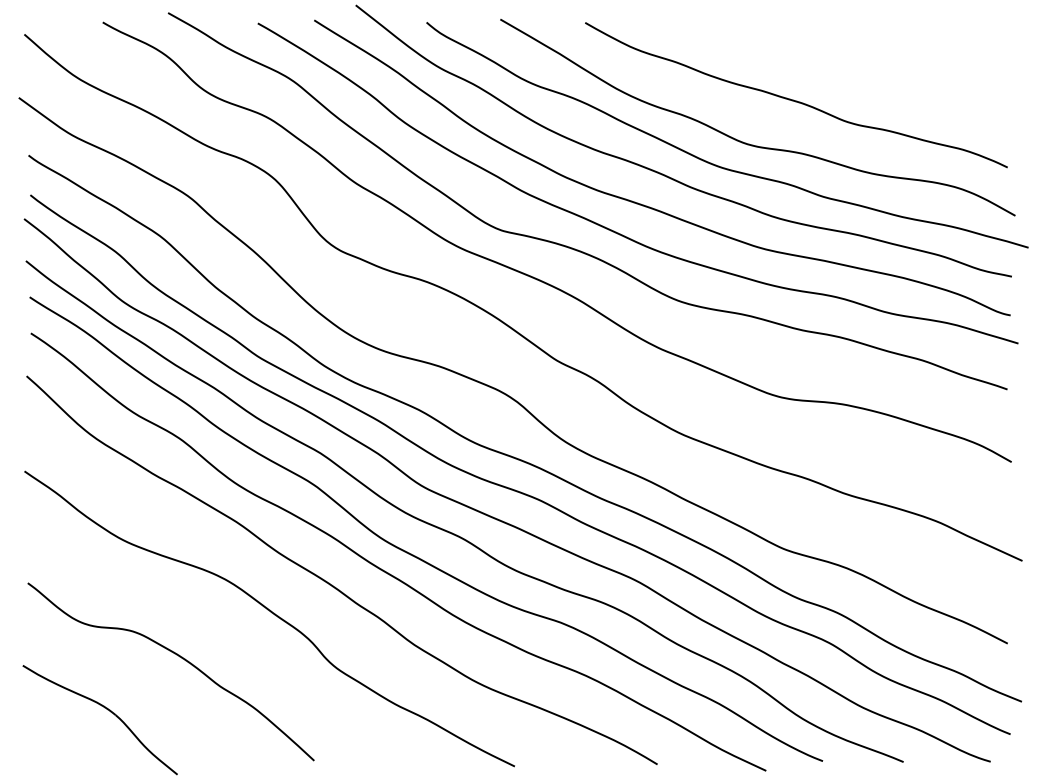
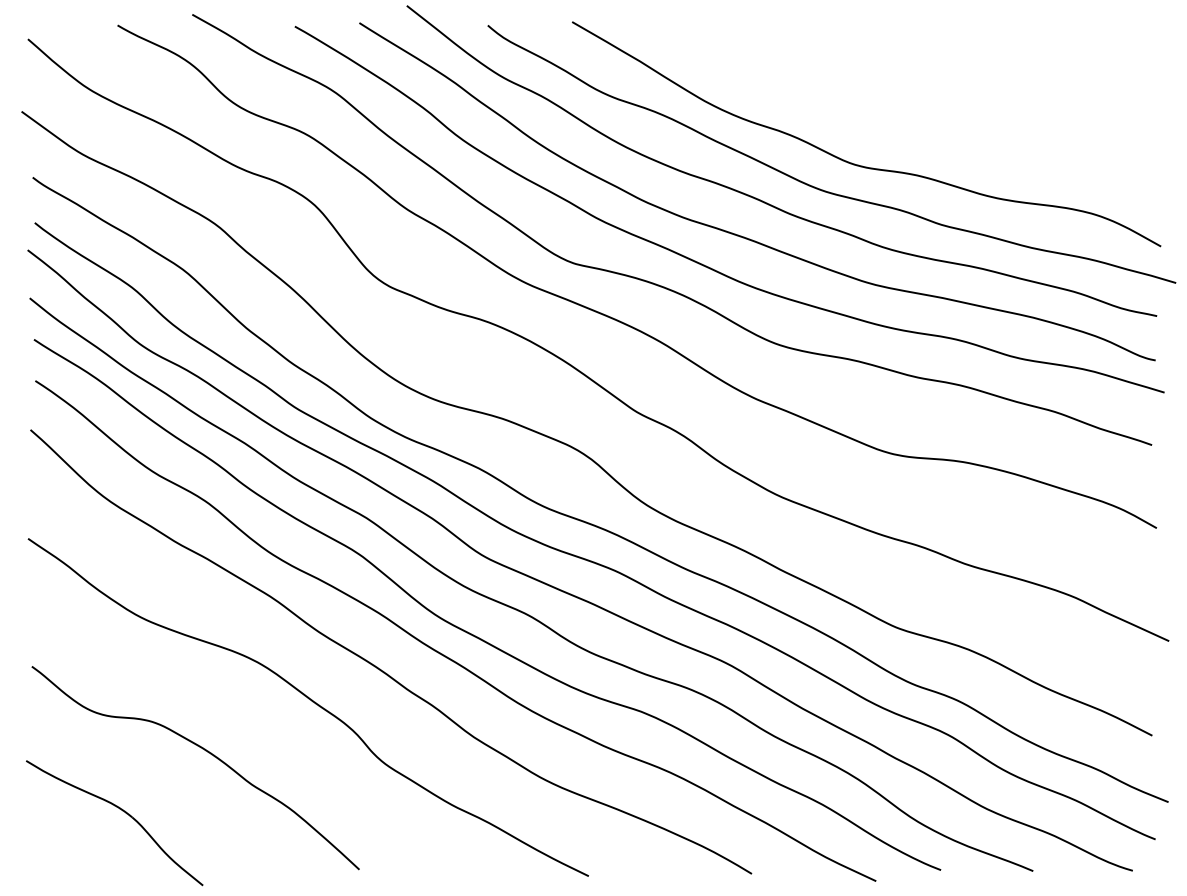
curve: (793, 99) -> (907, 113), removed

